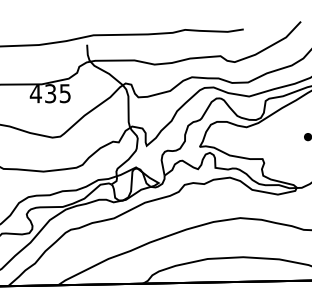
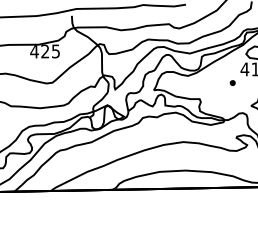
text: (50, 93) -> (45, 51), 435 -> 425

